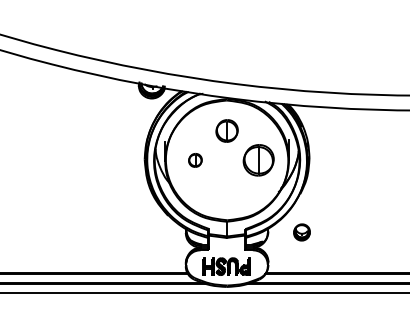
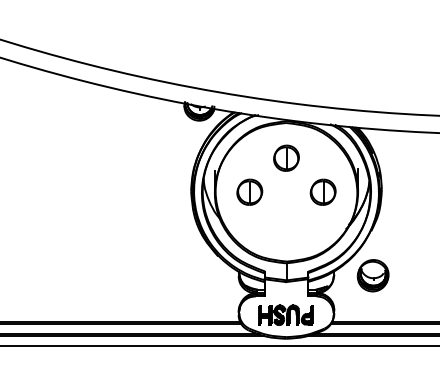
part: (195, 160) -> (249, 192), size x1.67
part: (258, 160) -> (322, 192), size x0.71
part: (301, 232) -> (372, 275), size x1.67

